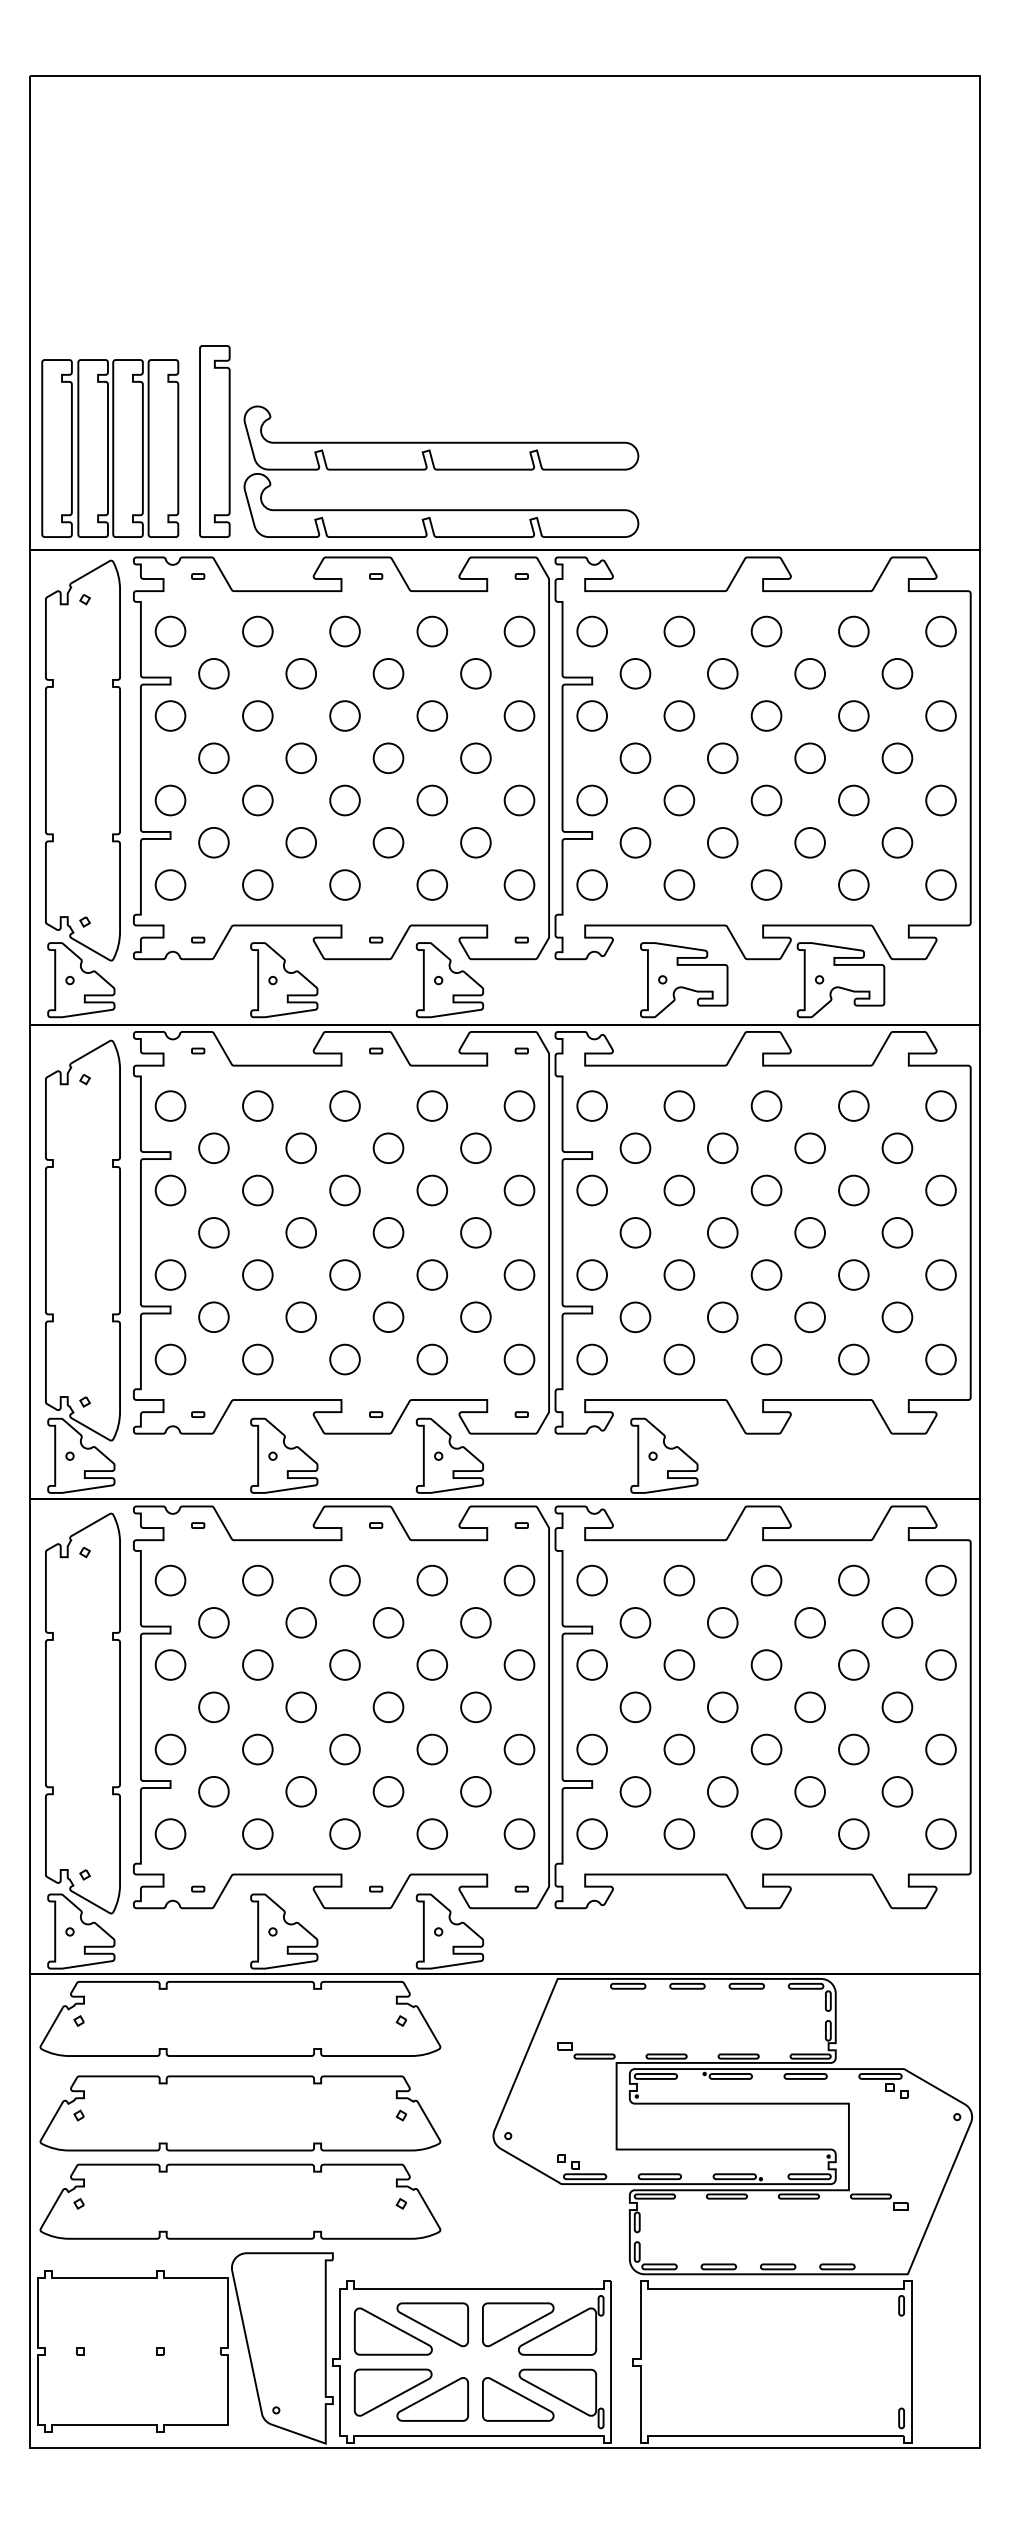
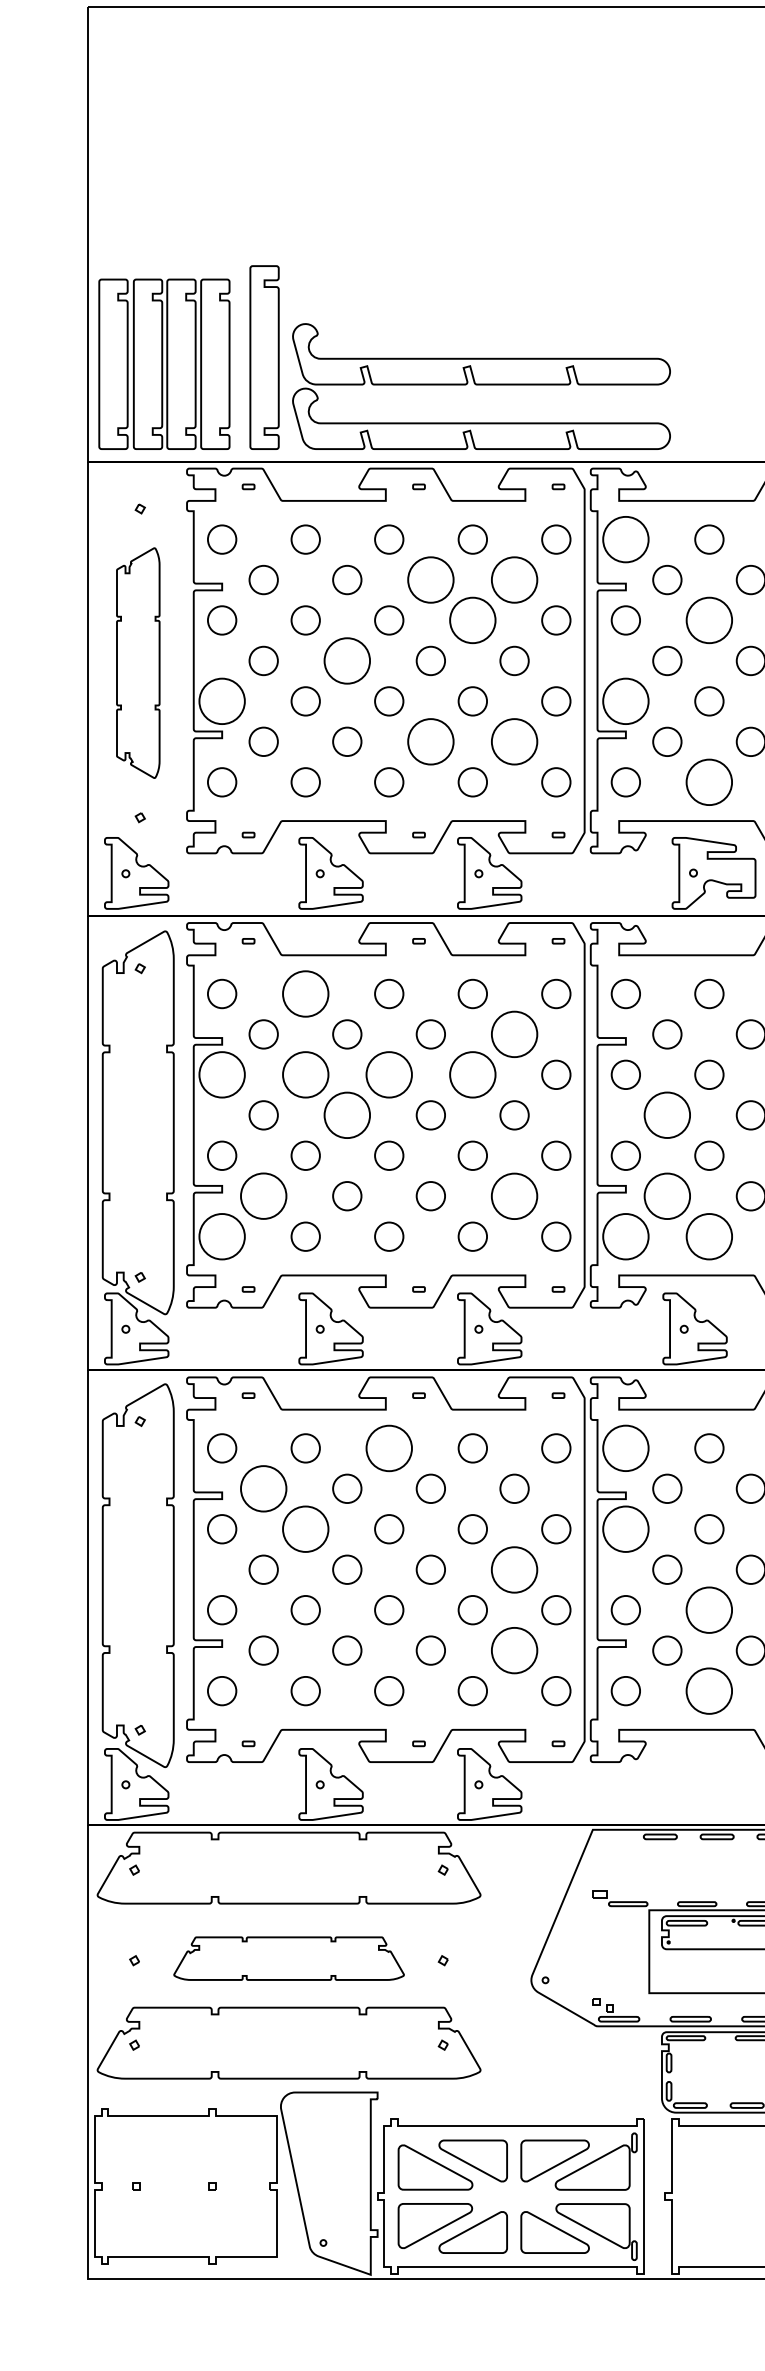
circle: (592, 631) -> (626, 539), size x1.6
circle: (388, 673) -> (430, 579), size x1.6
circle: (475, 673) -> (514, 579), size x1.6
circle: (432, 715) -> (472, 619), size x1.6
circle: (679, 715) -> (709, 619), size x1.6
circle: (301, 758) -> (347, 661), size x1.6
part: (82, 760) -> (137, 663), size x0.6
circle: (170, 800) -> (222, 701), size x1.6
circle: (592, 800) -> (626, 701), size x1.6
circle: (388, 842) -> (430, 741), size x1.6
circle: (475, 842) -> (514, 741), size x1.6
circle: (679, 884) -> (709, 781), size x1.6
circle: (257, 1105) -> (305, 993), size x1.6
circle: (475, 1148) -> (514, 1034), size x1.6
circle: (170, 1190) -> (222, 1074), size x1.6
circle: (257, 1190) -> (305, 1074), size x1.6
circle: (344, 1190) -> (388, 1074), size x1.6
circle: (432, 1190) -> (472, 1074), size x1.6
circle: (301, 1232) -> (347, 1115), size x1.6
circle: (635, 1232) -> (667, 1115), size x1.6
circle: (475, 1316) -> (514, 1195), size x1.6
circle: (213, 1317) -> (263, 1196), size x1.6
circle: (635, 1317) -> (667, 1196), size x1.6
circle: (170, 1359) -> (222, 1236), size x1.6
circle: (592, 1359) -> (626, 1236), size x1.6
circle: (679, 1359) -> (709, 1236), size x1.6
circle: (344, 1580) -> (388, 1448), size x1.6
circle: (592, 1580) -> (626, 1448), size x1.6
circle: (213, 1622) -> (263, 1488), size x1.6
circle: (257, 1664) -> (305, 1528), size x1.6
circle: (592, 1664) -> (626, 1528), size x1.6
circle: (475, 1706) -> (514, 1568), size x1.6
circle: (679, 1749) -> (709, 1610), size x1.6
circle: (475, 1791) -> (514, 1650), size x1.6
circle: (679, 1833) -> (709, 1690), size x1.6
part: (240, 2113) -> (289, 1958), size x0.6

